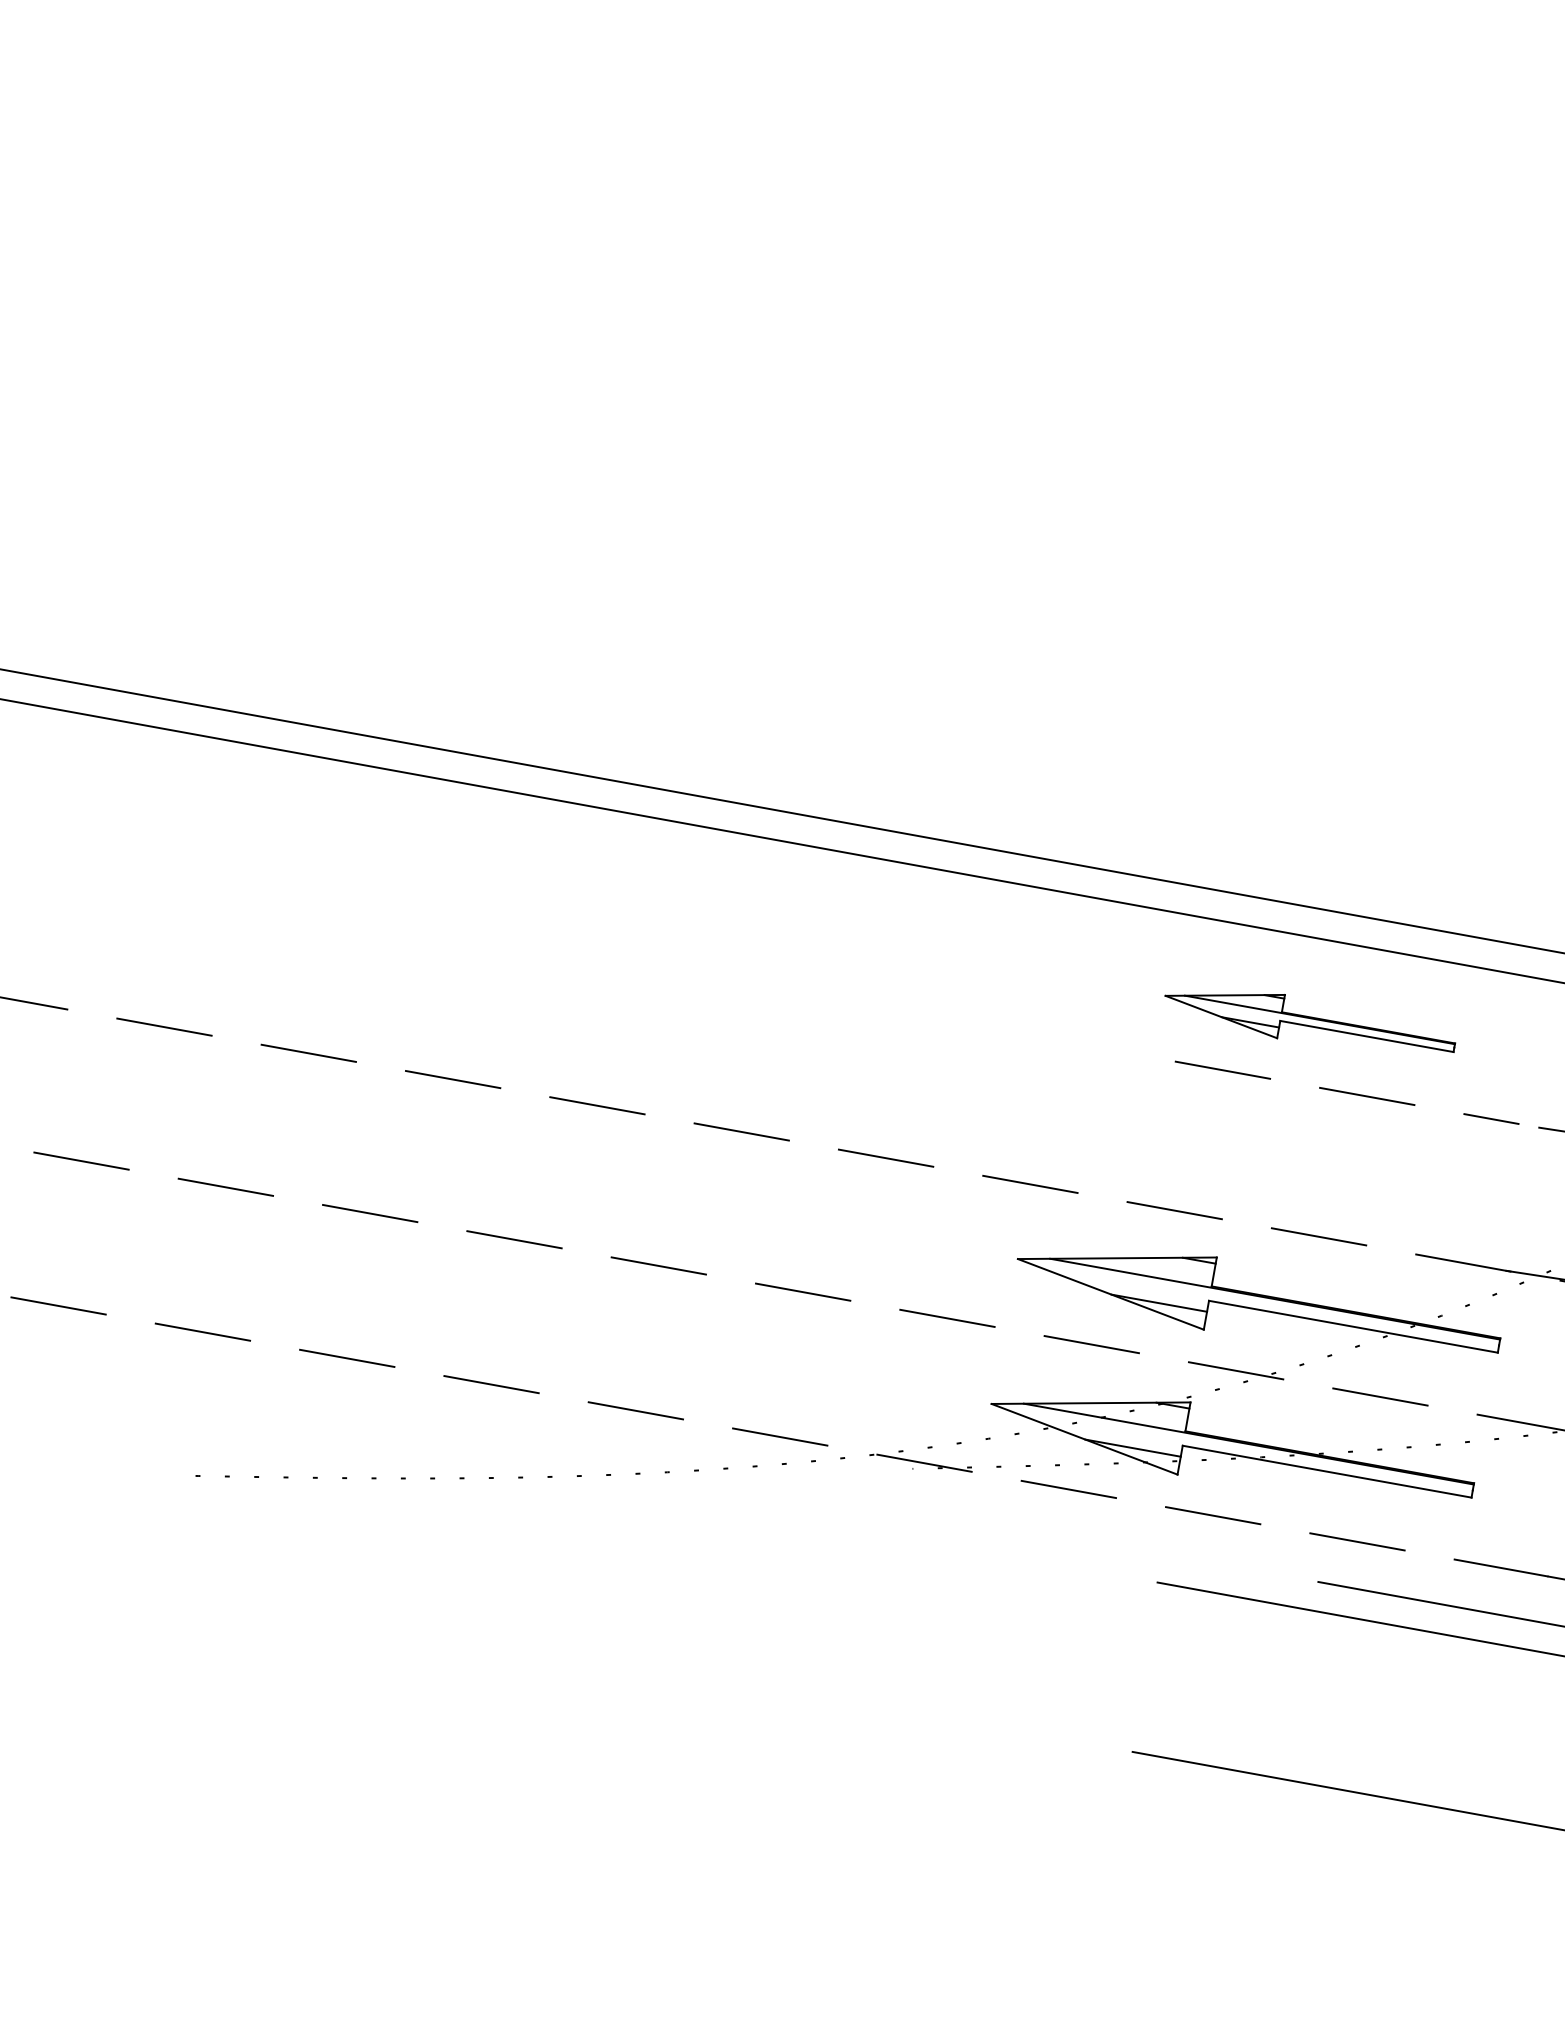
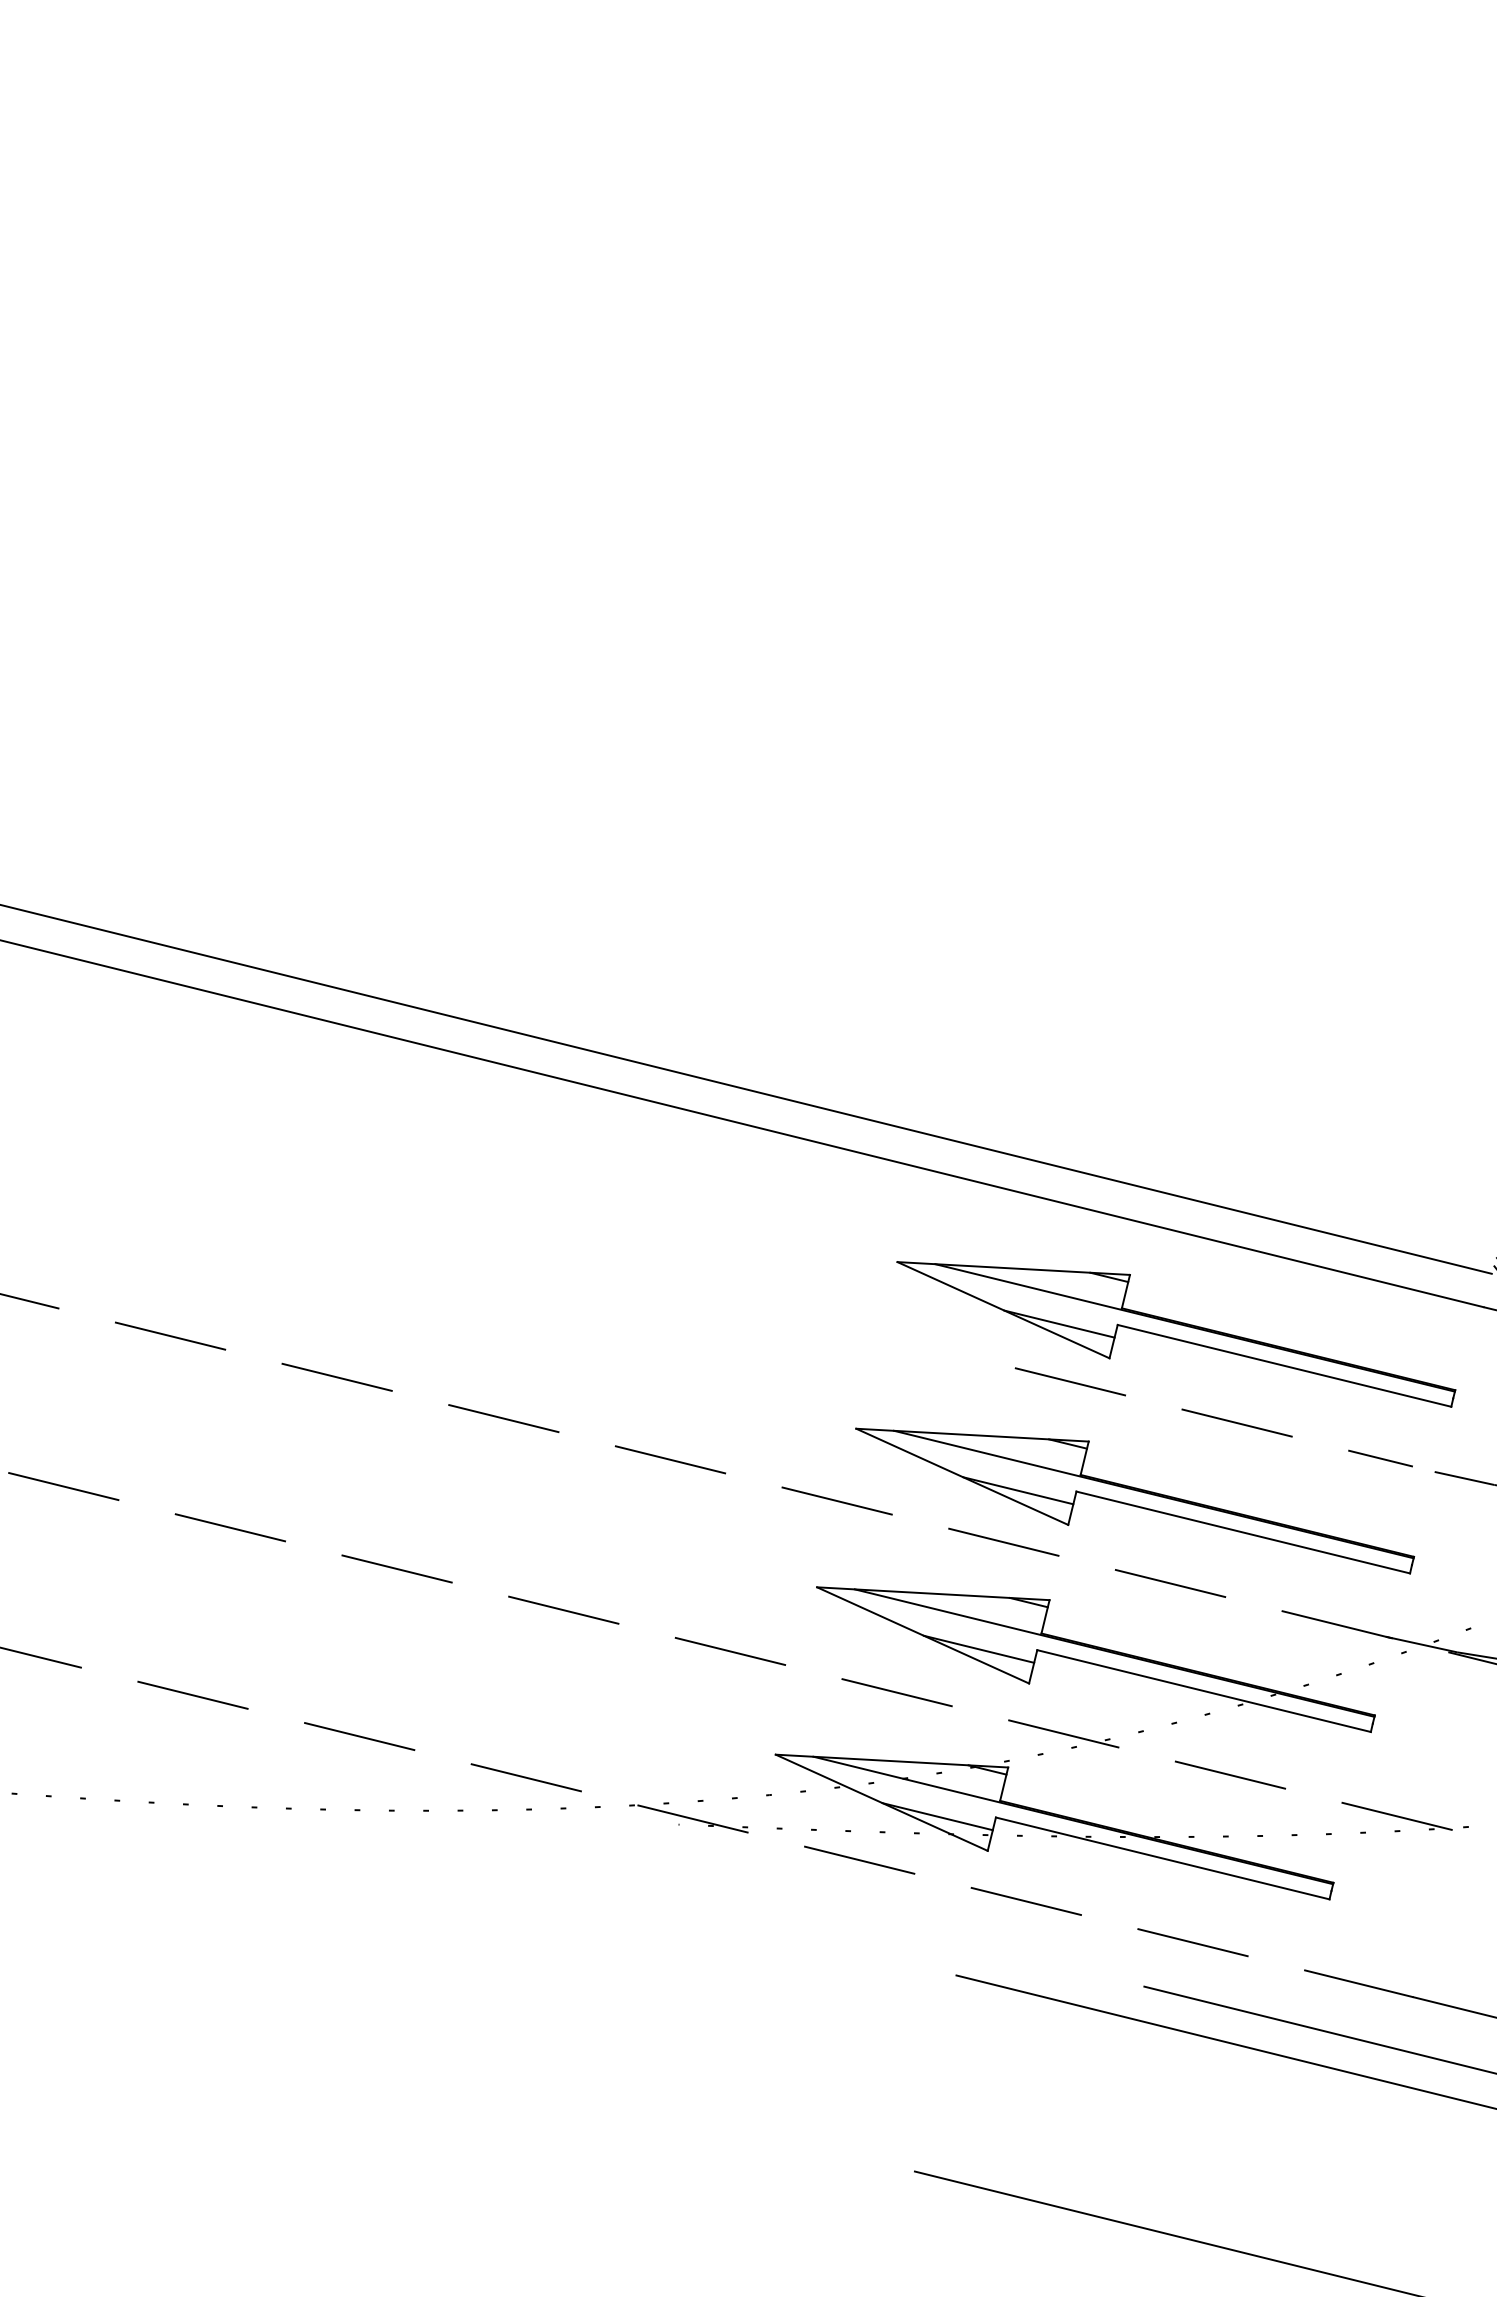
part: (1310, 1023) -> (1176, 1333), size x1.67
part: (1283, 1167) -> (1134, 1499), added

